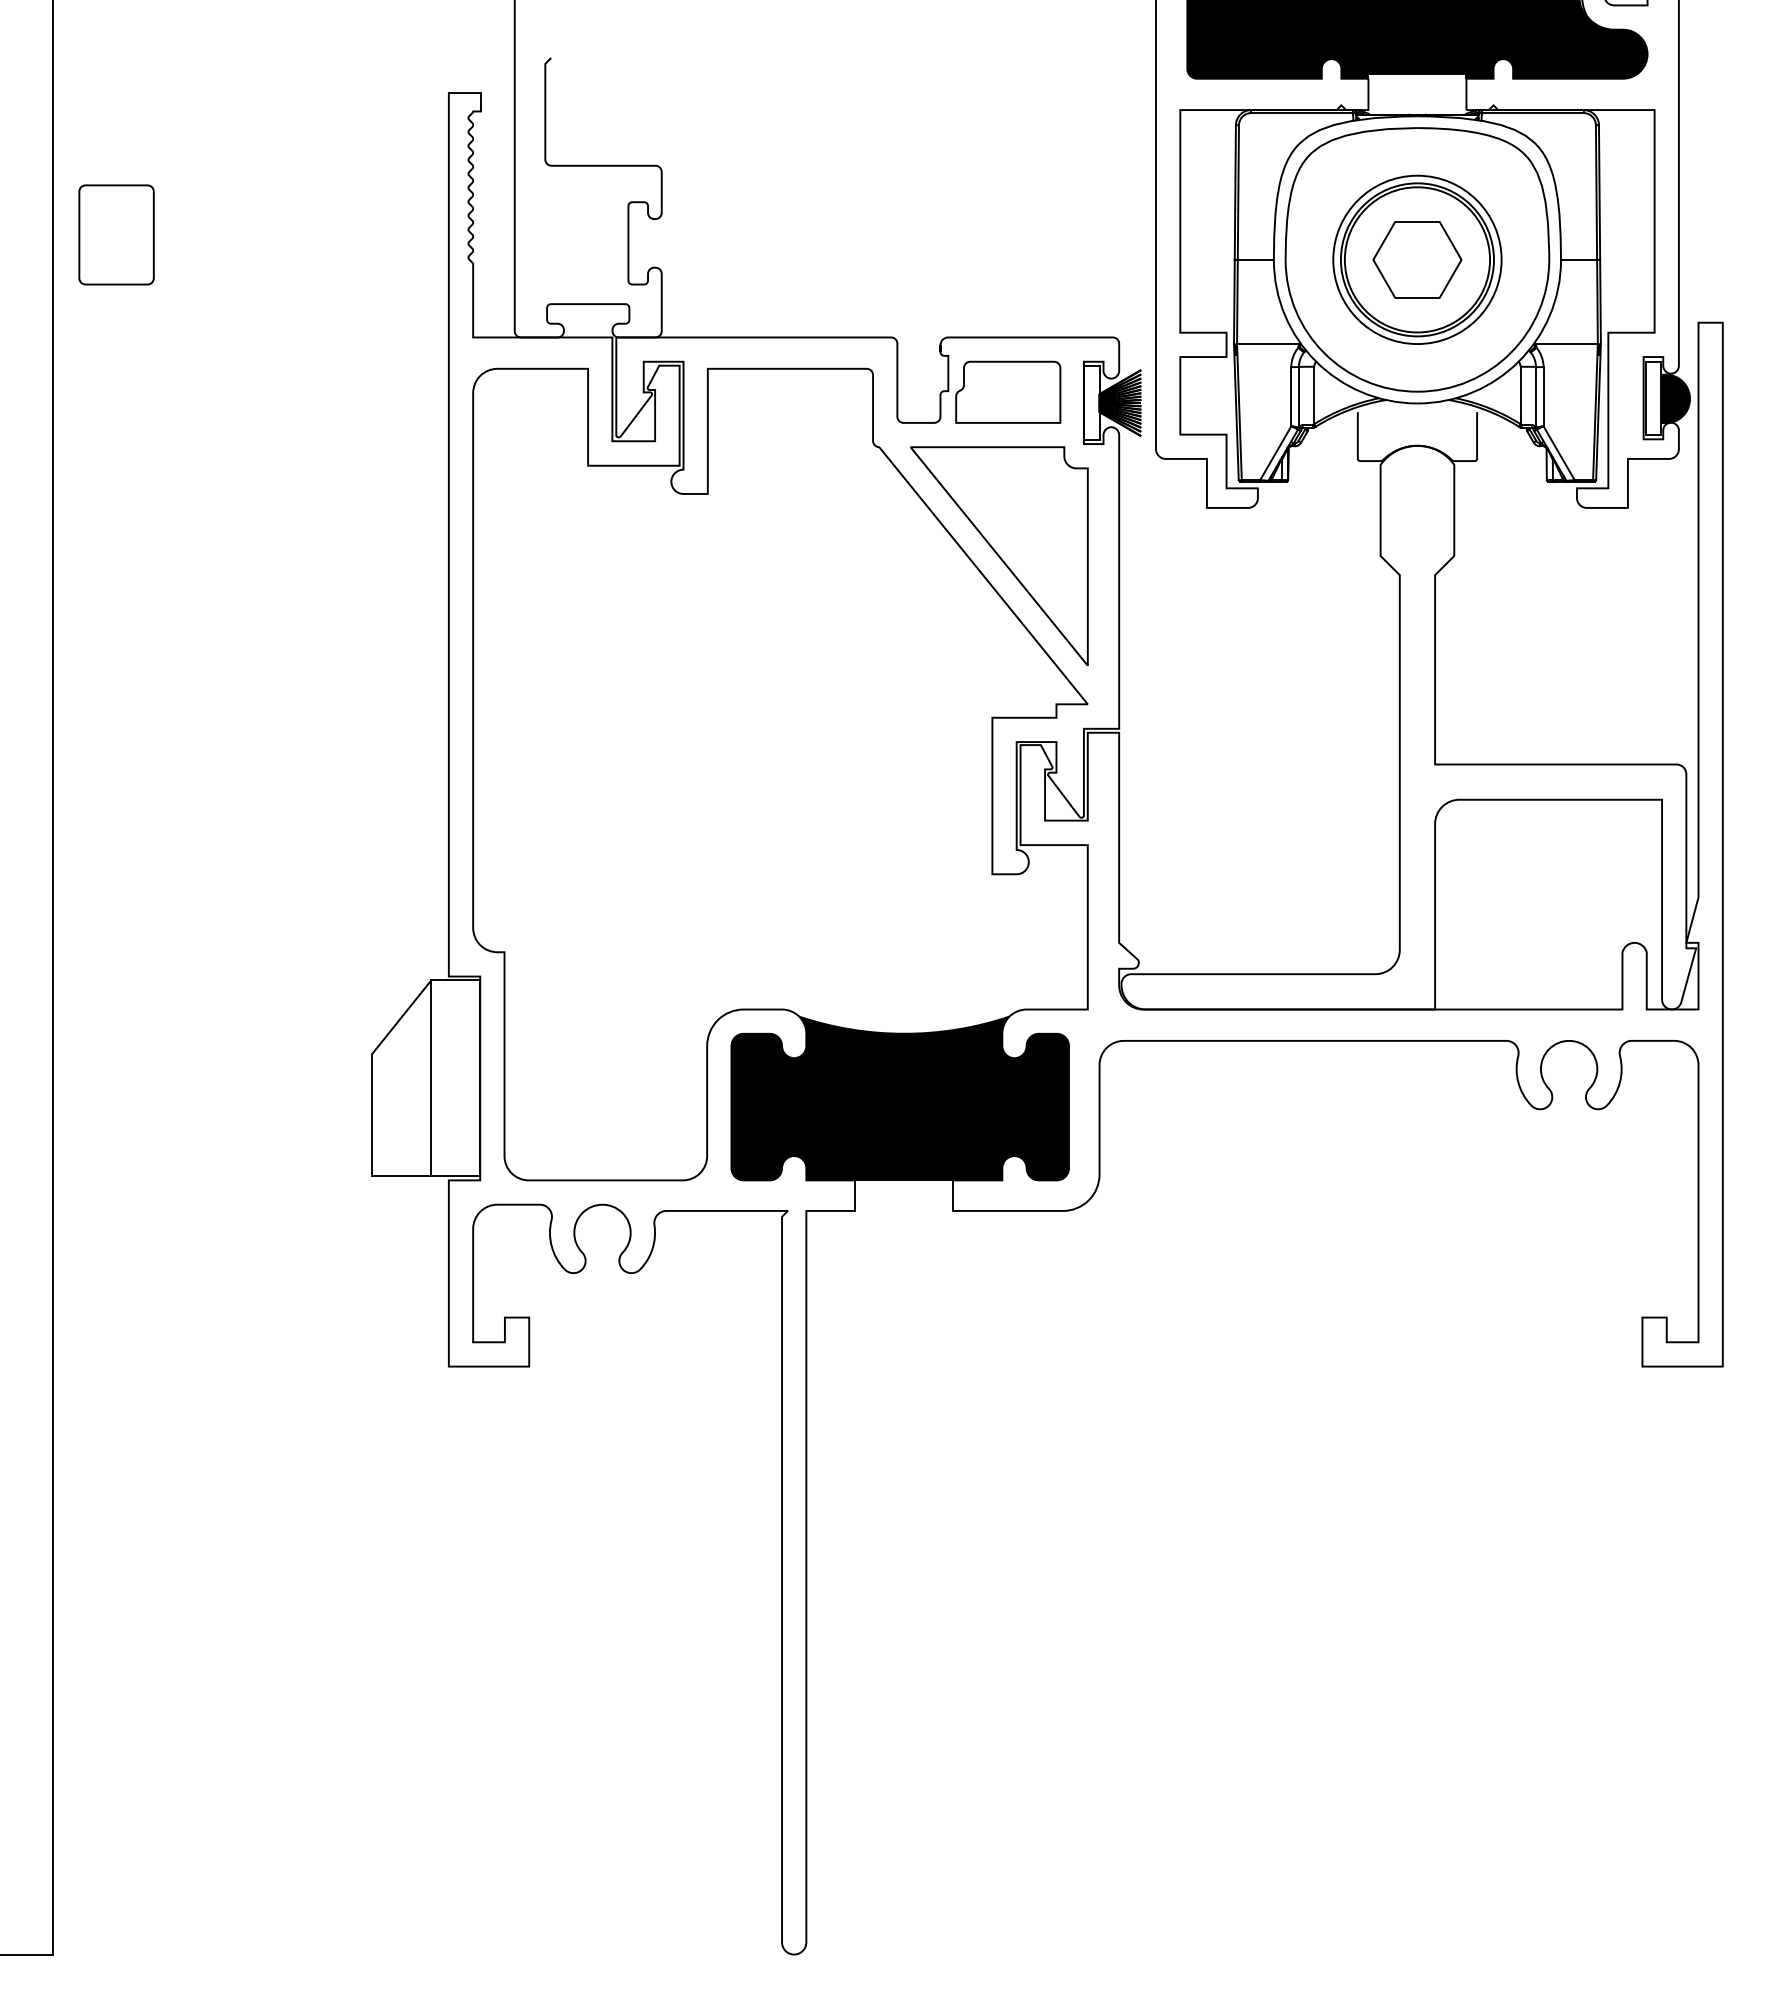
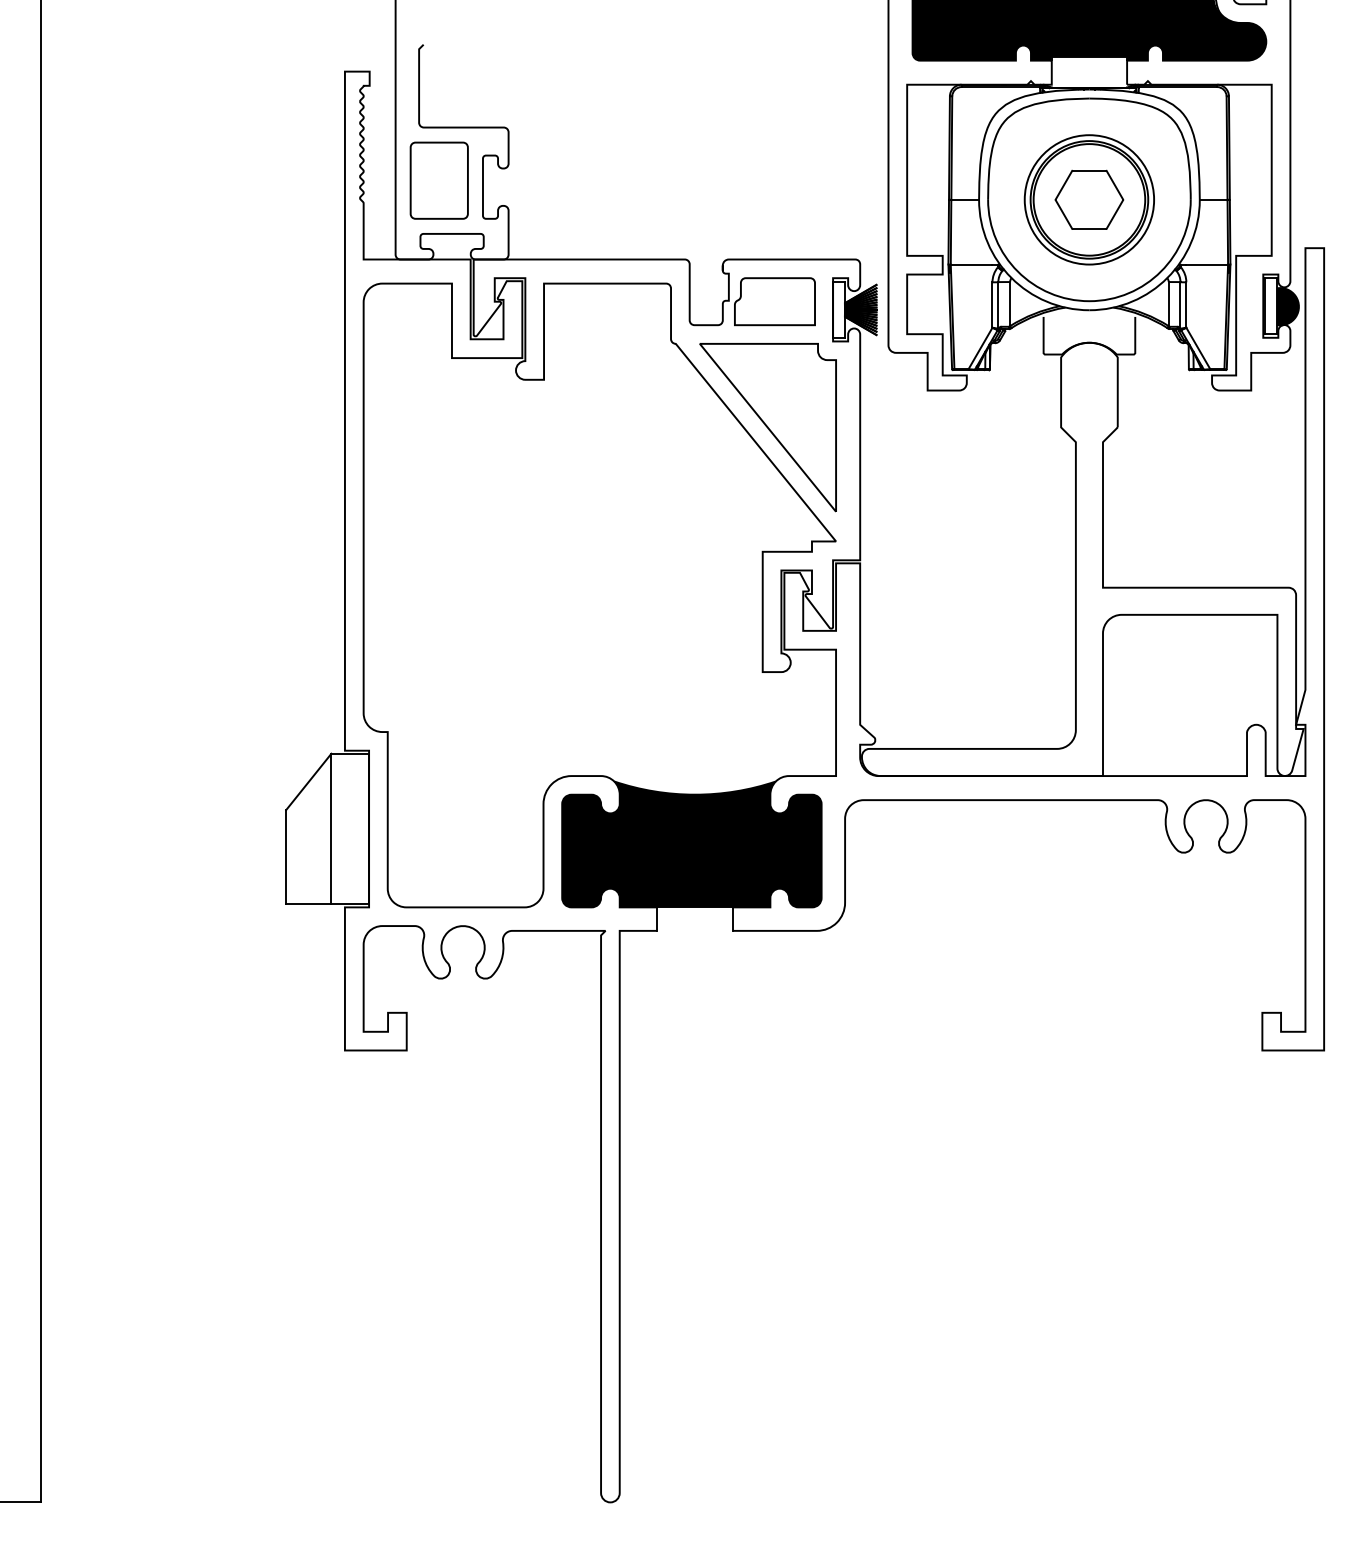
part: (116, 234) -> (439, 180), moved

